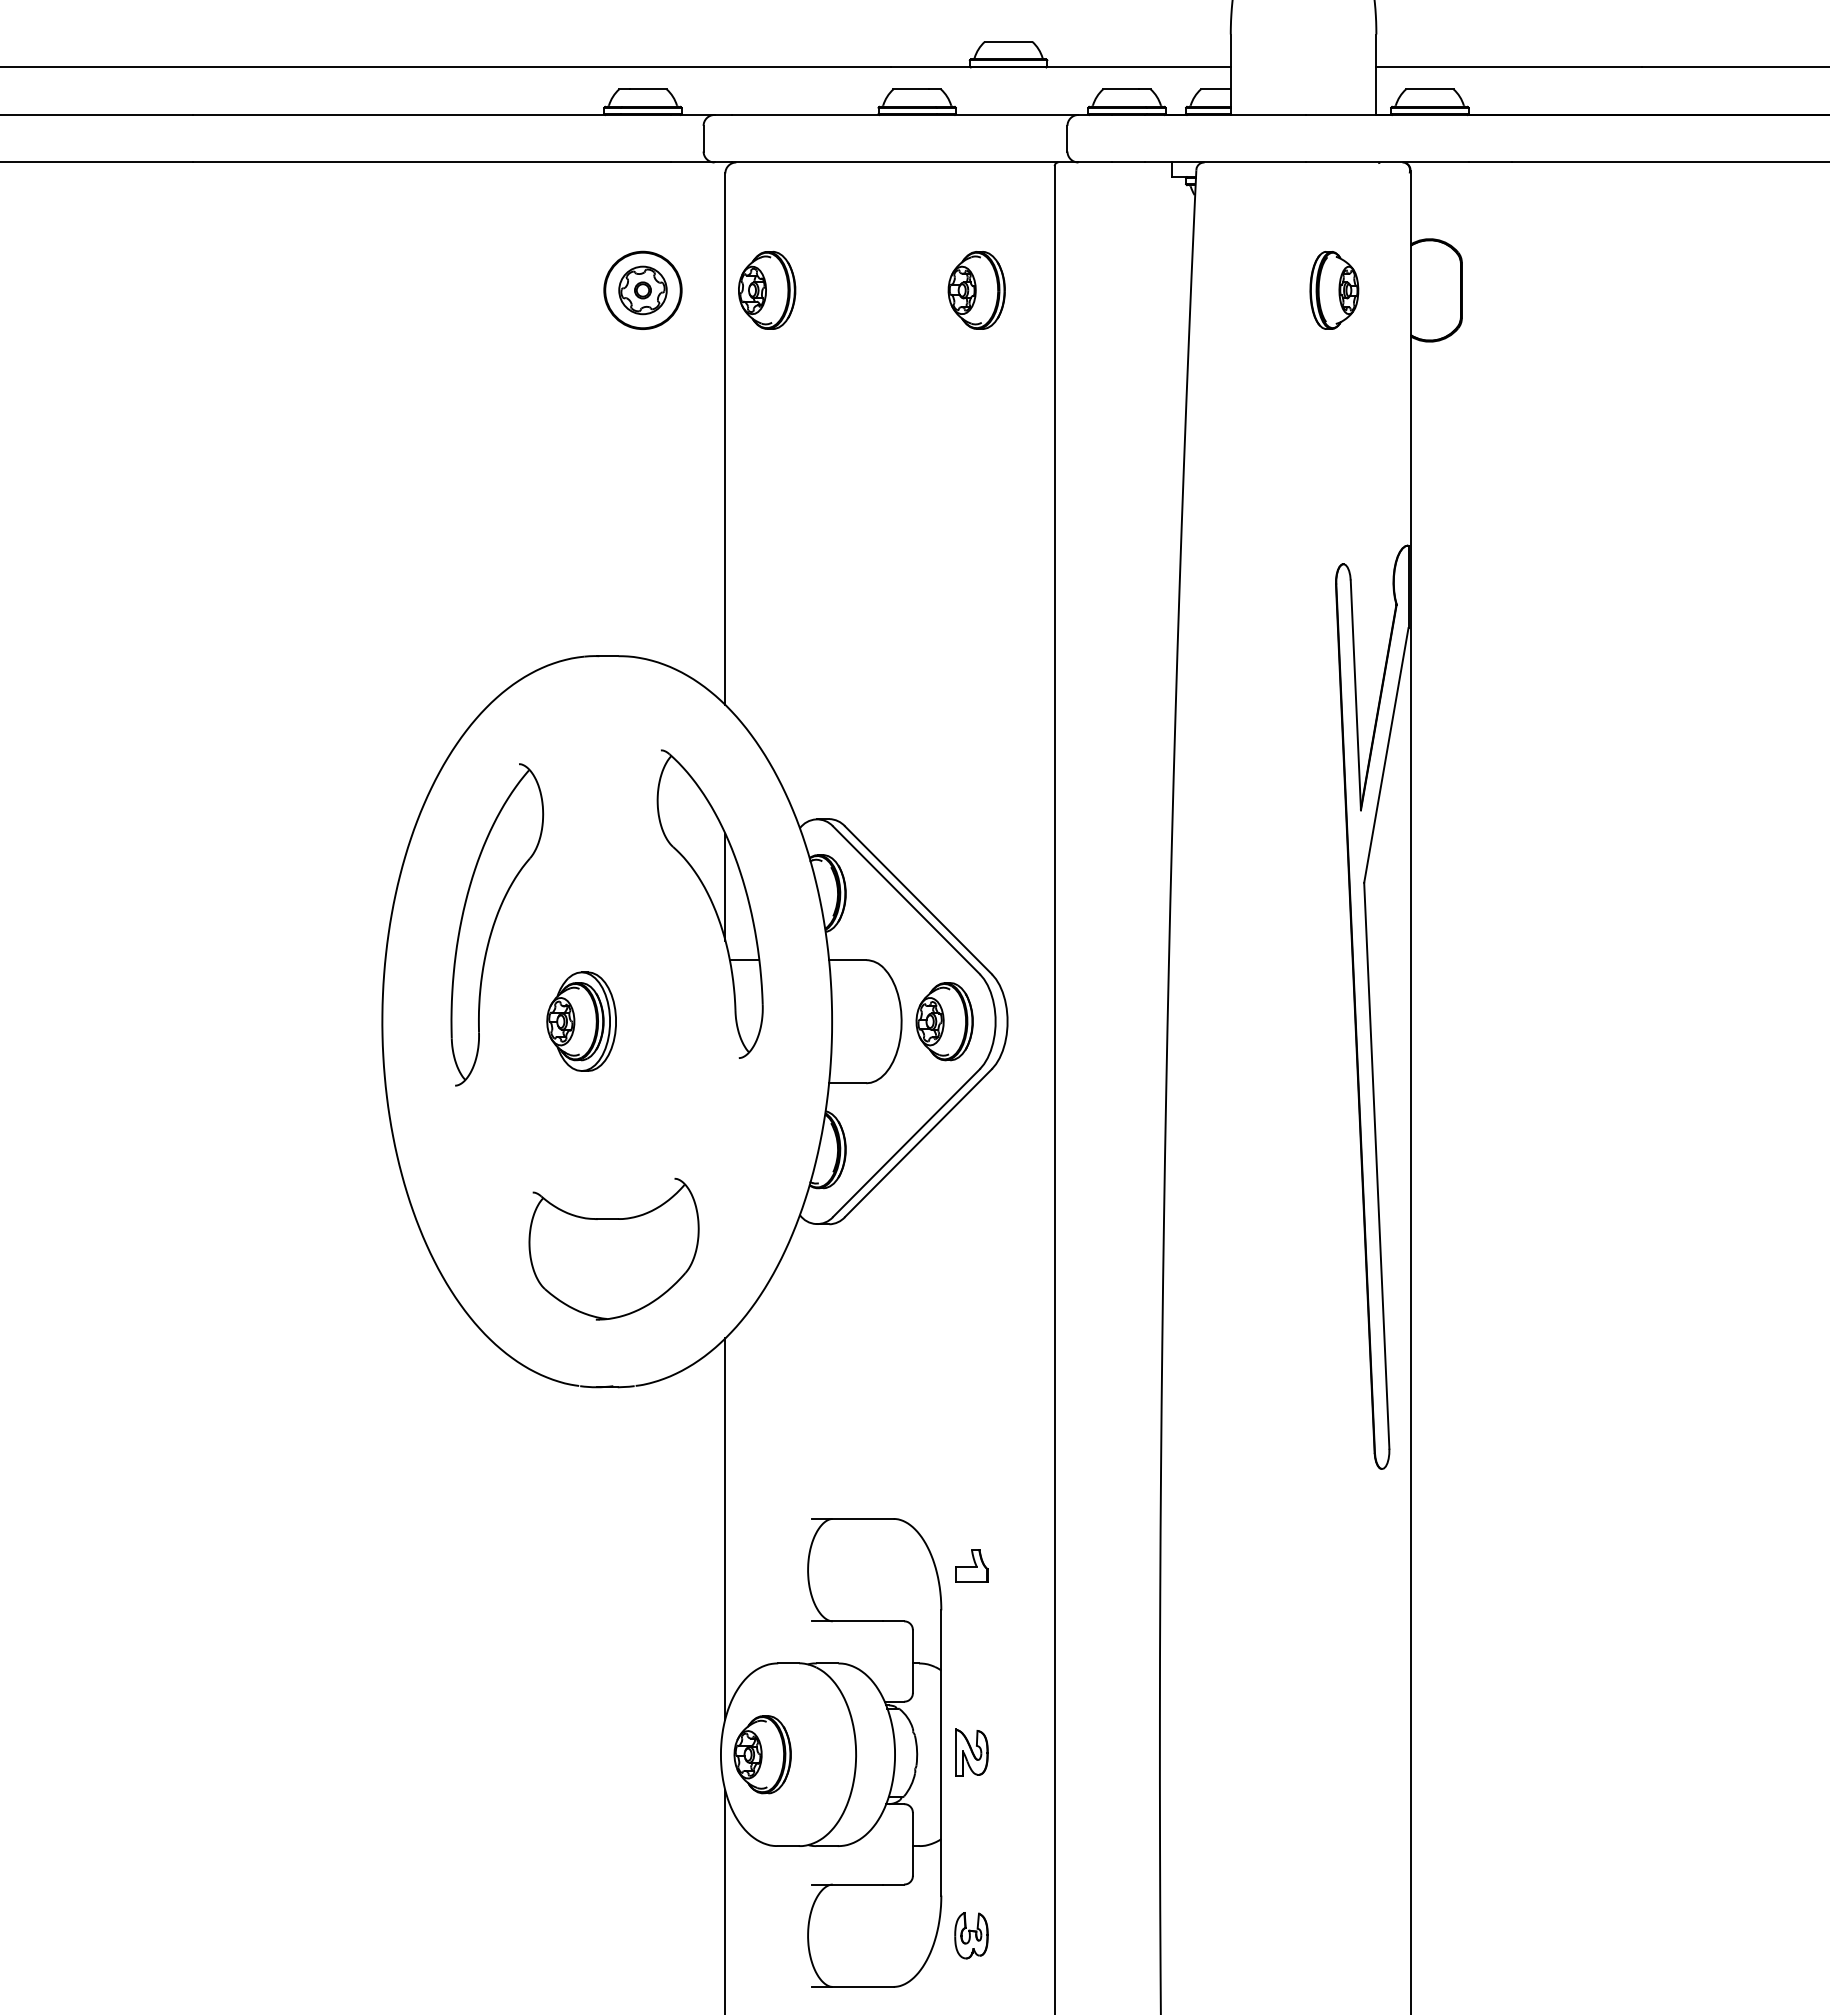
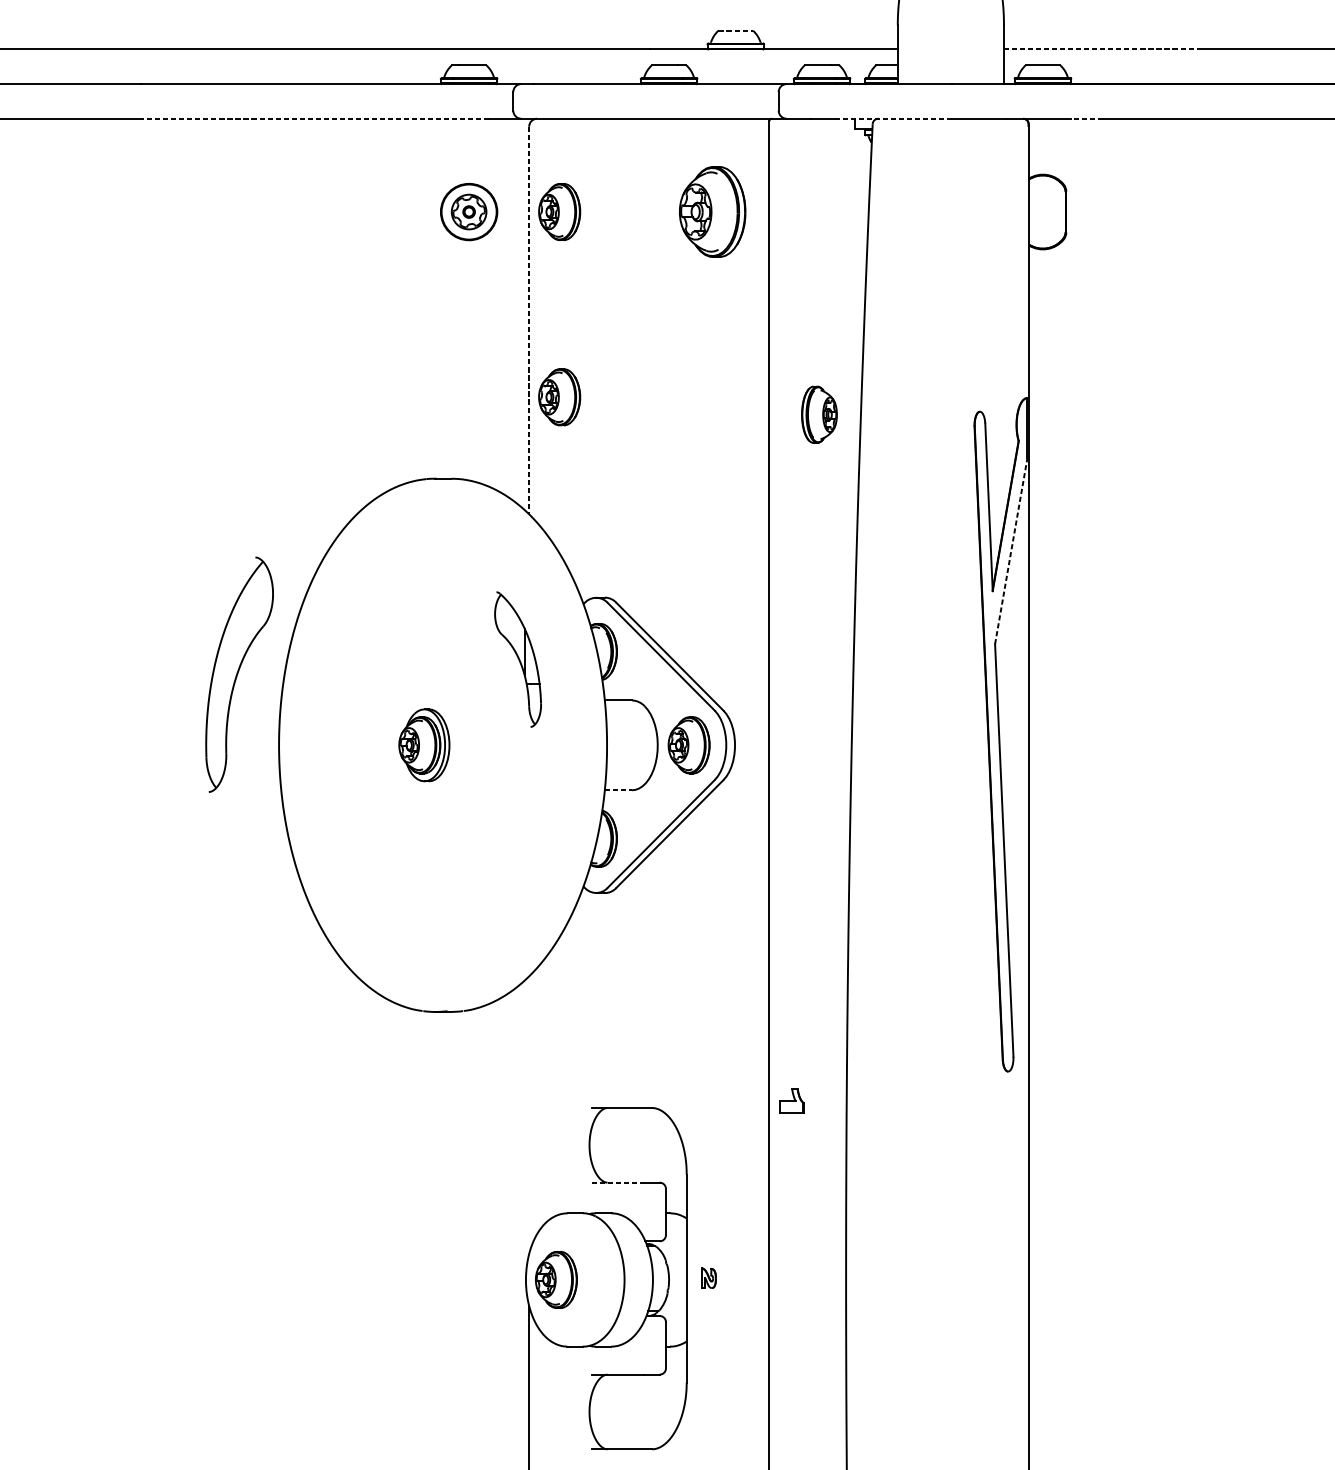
line: (1008, 41) -> (735, 30), solid -> dashed
line: (1509, 67) -> (1101, 49), solid -> dashed
line: (431, 162) -> (314, 118), solid -> dashed
line: (1224, 162) -> (893, 118), solid -> dashed
line: (1490, 162) -> (1087, 118), solid -> dashed
part: (976, 290) -> (712, 212), size x1.6
part: (1334, 290) -> (819, 414), moved
line: (725, 439) -> (529, 320), solid -> dashed
part: (767, 543) -> (559, 396), added
line: (1386, 754) -> (1011, 550), solid -> dashed
part: (709, 903) -> (517, 659), size x0.6
part: (497, 924) -> (239, 674), moved
line: (847, 1083) -> (618, 790), solid -> dashed
part: (613, 1248) -> (447, 910), removed
line: (725, 1528) -> (529, 1114), removed
part: (971, 1565) -> (791, 1100), moved
line: (847, 1621) -> (618, 1182), solid -> dashed
part: (971, 1752) -> (708, 1278), size x0.6
part: (971, 1935) -> (708, 1411), removed

